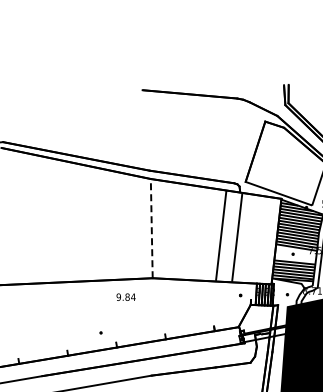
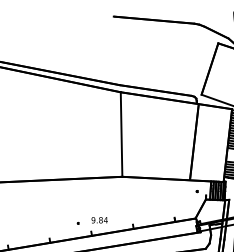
line: (151, 228) -> (121, 134), dashed -> solid
line: (221, 235) -> (194, 142), moved
text: (125, 296) -> (99, 219), moved

